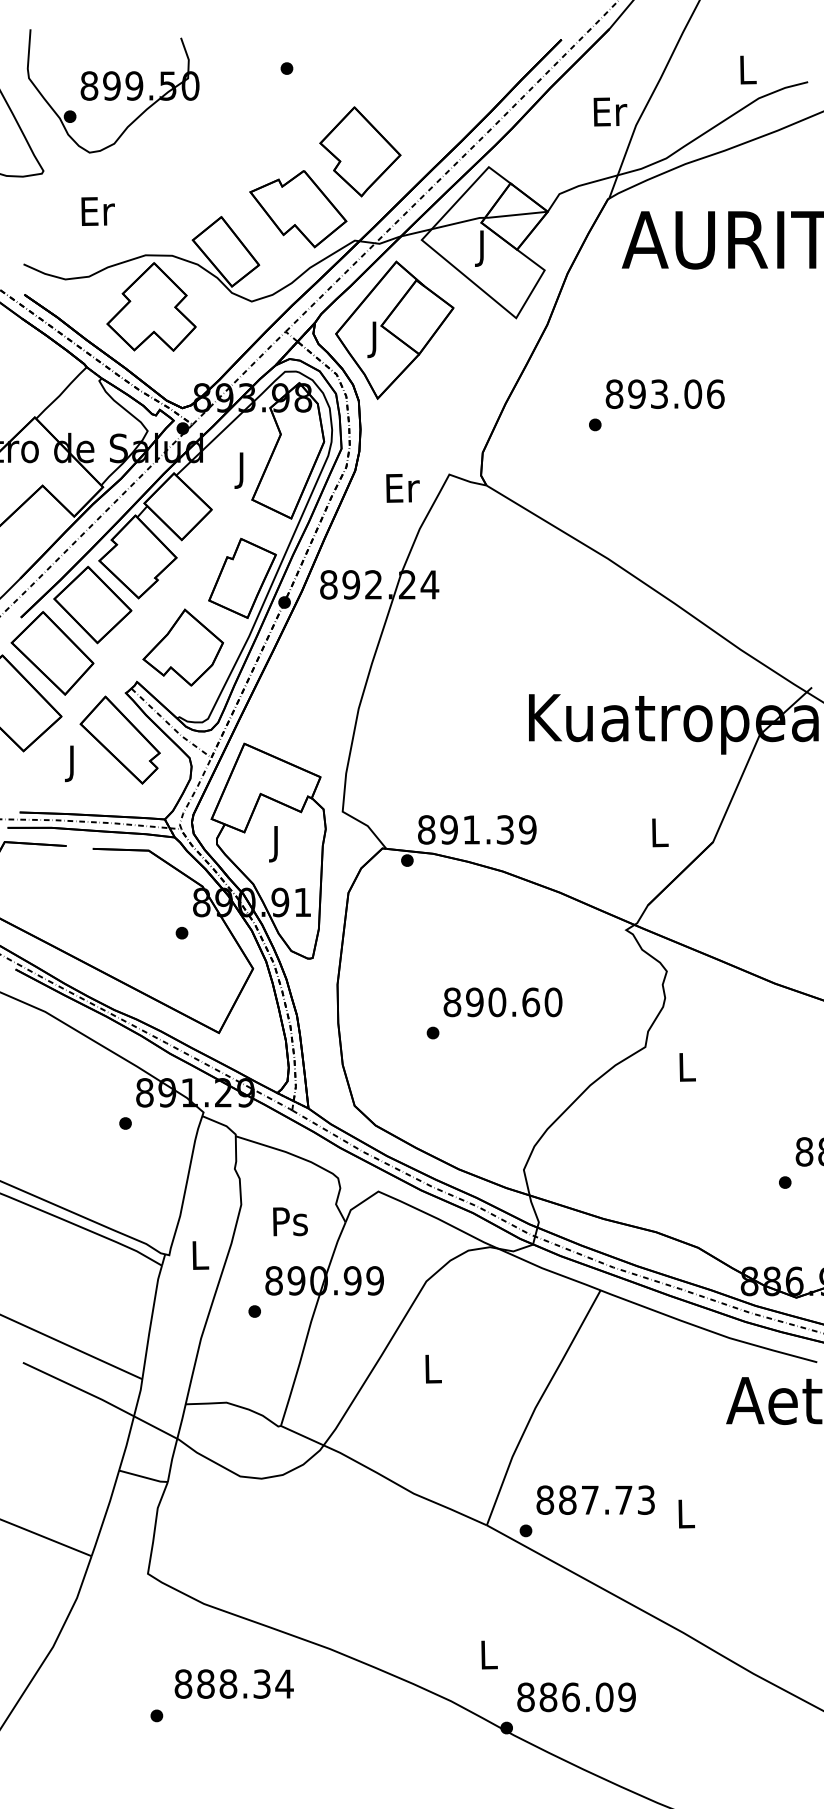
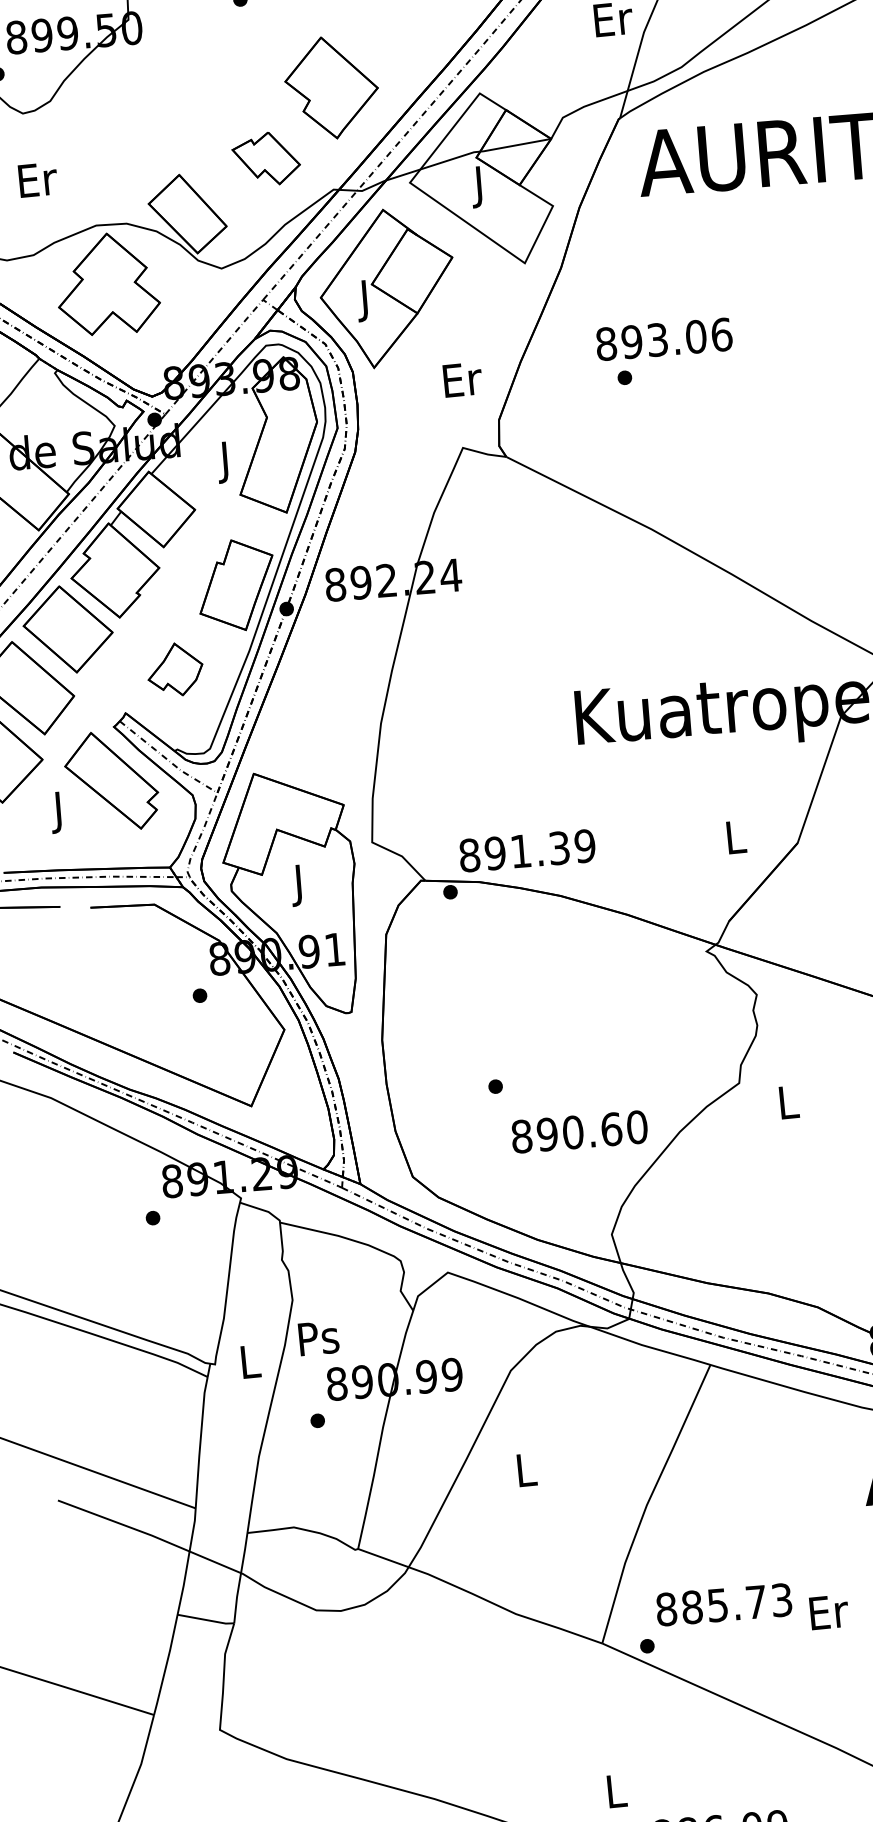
part: (298, 209) -> (266, 159), size x0.6
text: (664, 393) -> (663, 338), moved
text: (402, 488) -> (462, 380), moved
part: (183, 647) -> (175, 669), size x0.6
text: (502, 1002) -> (579, 1132), moved
text: (290, 1221) -> (318, 1338), moved
text: (589, 1499) -> (716, 1604), 887.73 -> 885.73
text: (686, 1513) -> (828, 1611), L -> Er

